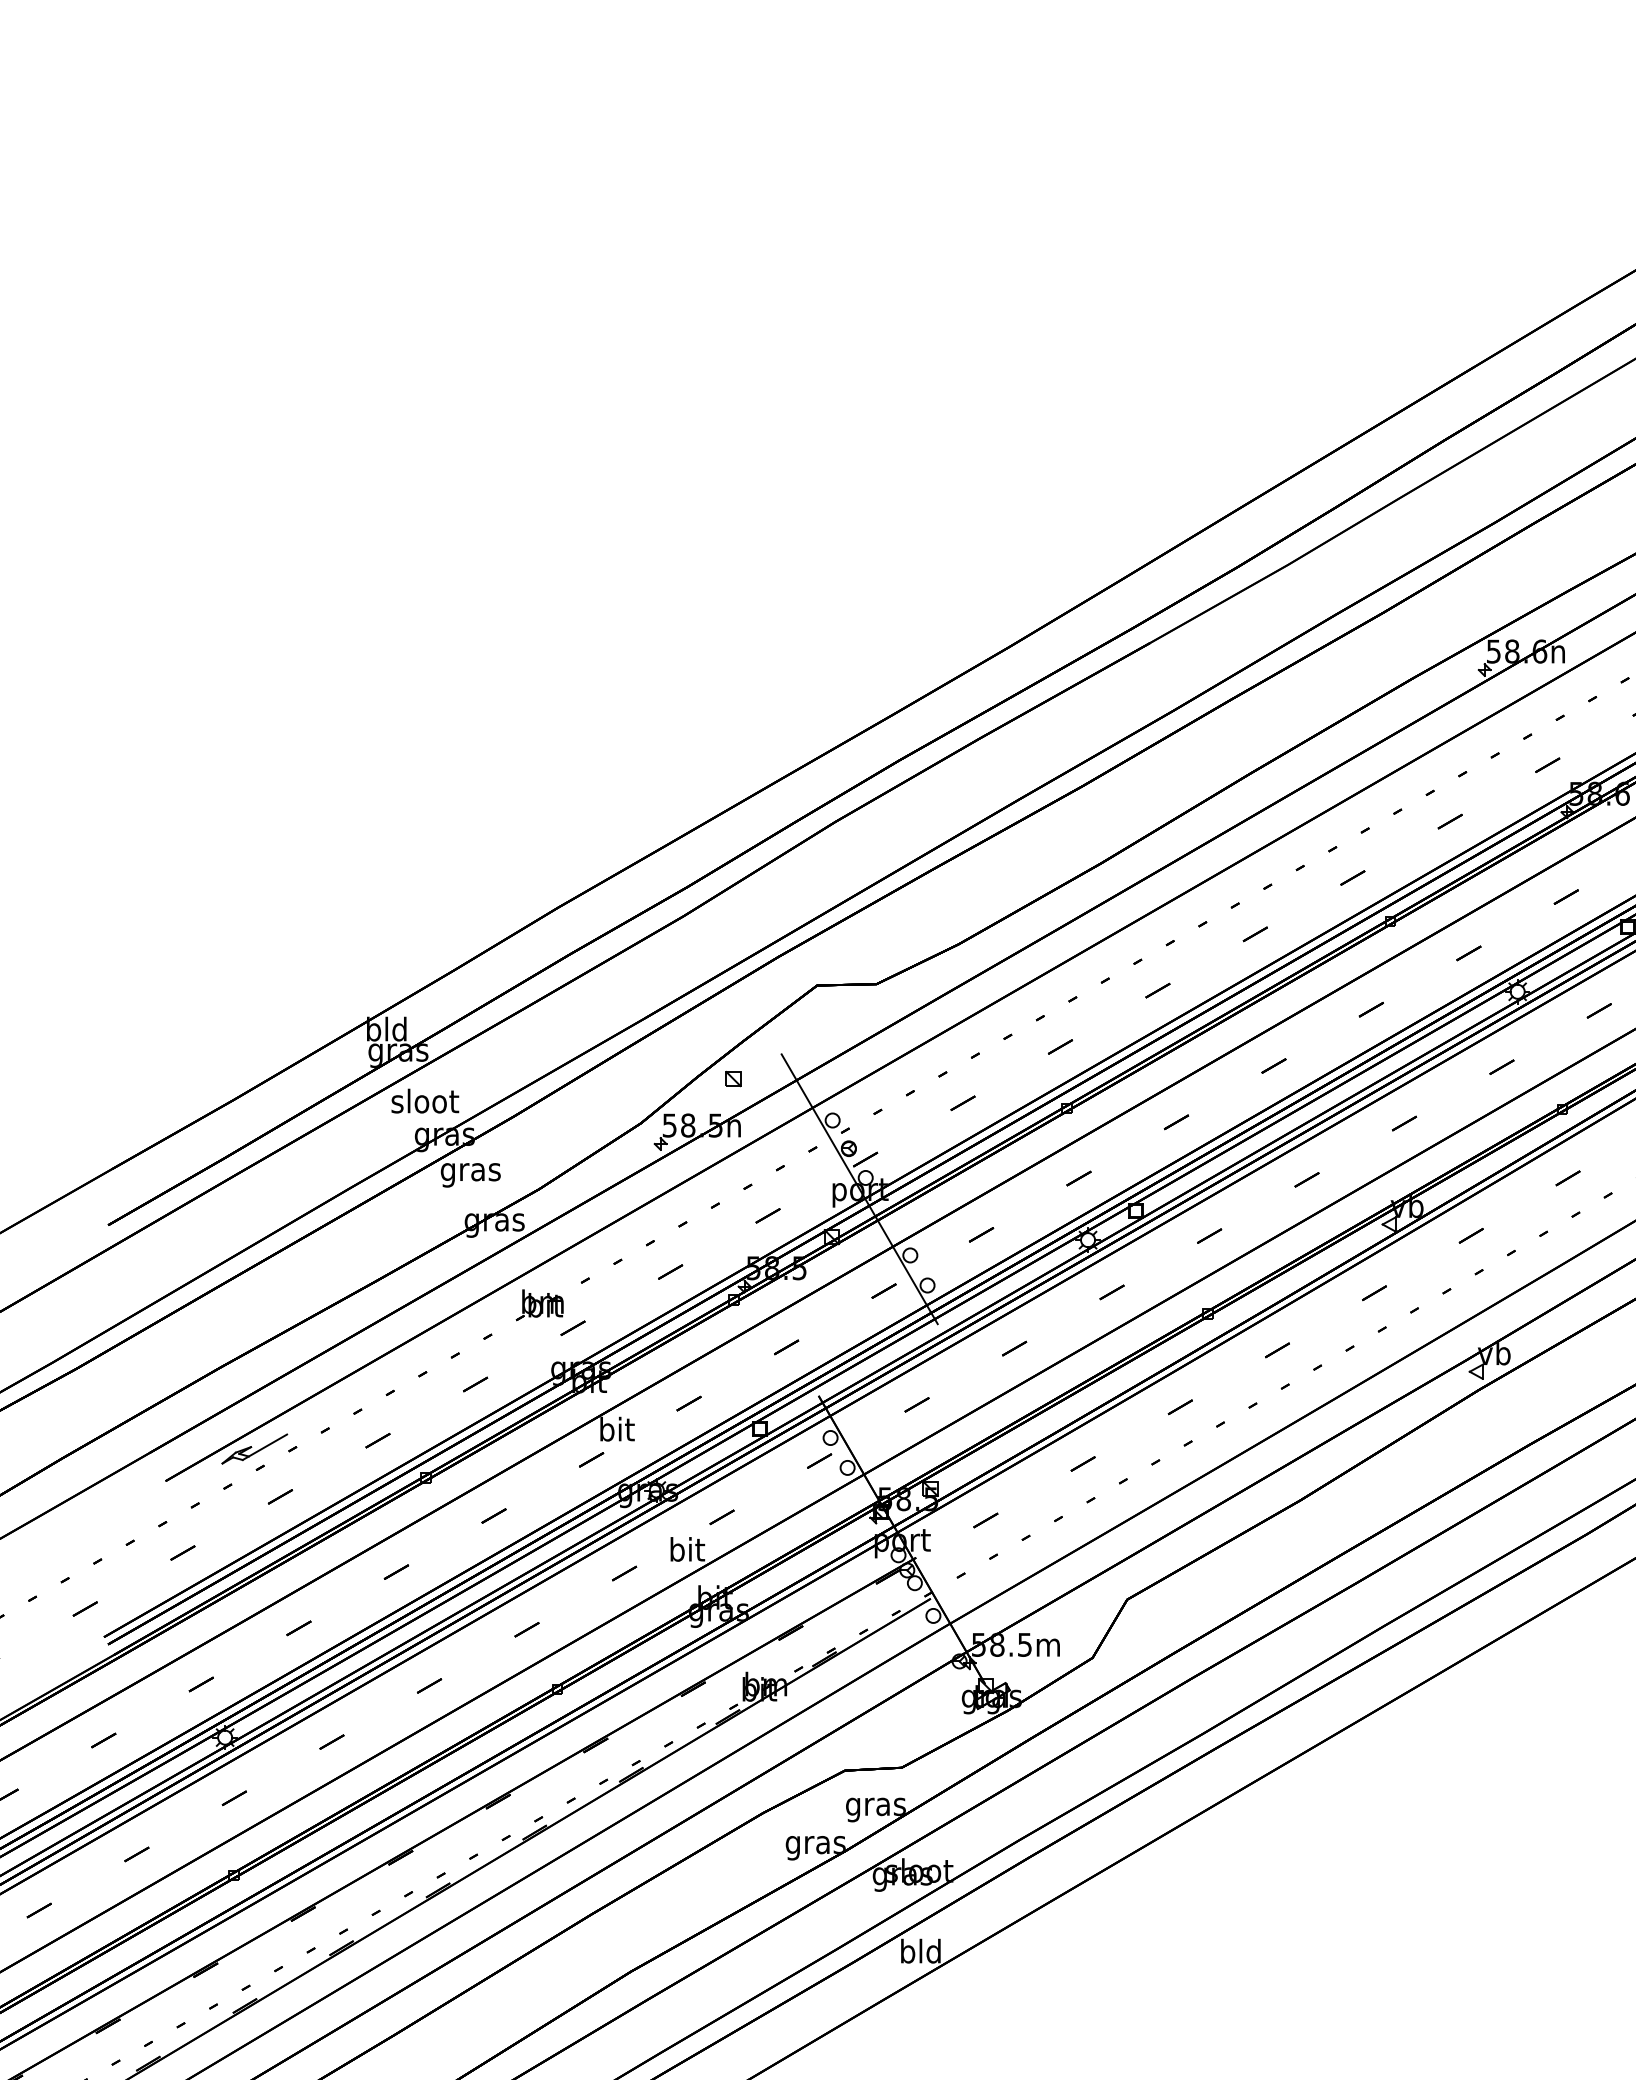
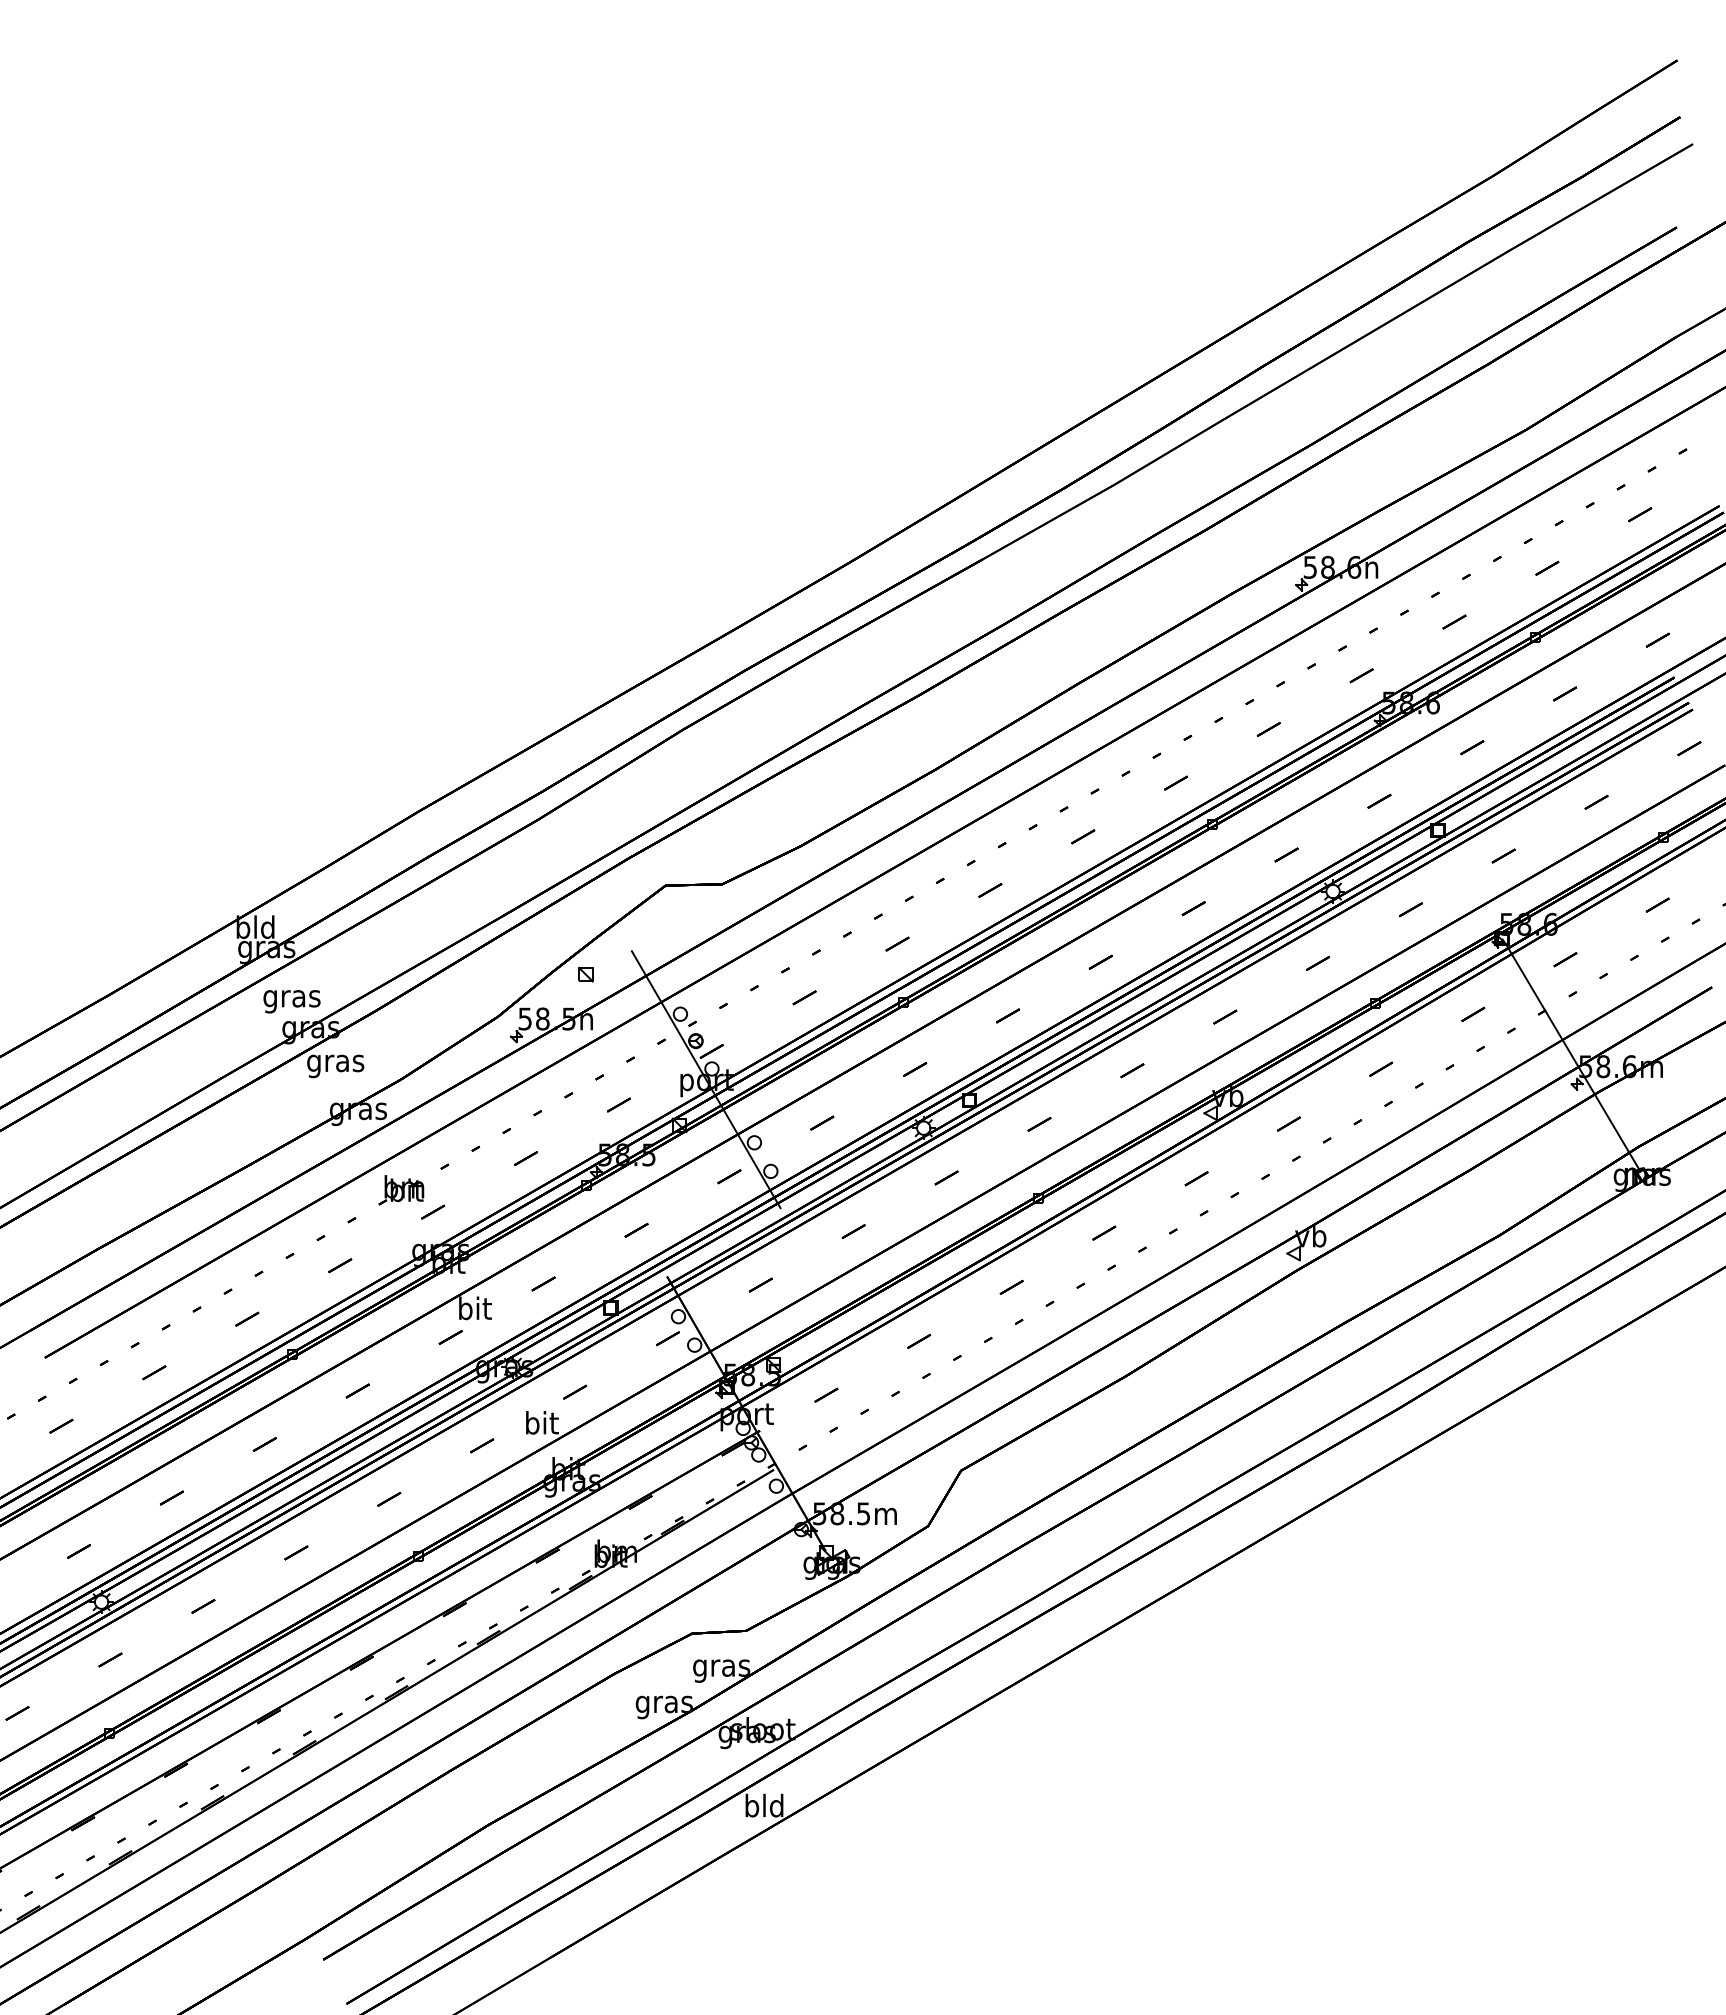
text: (425, 1104) -> (292, 998), sloot -> gras
part: (254, 1449) -> (129, 1327), removed

